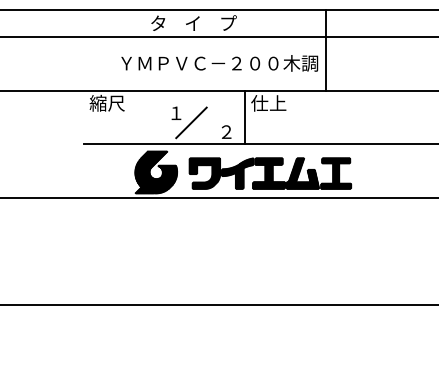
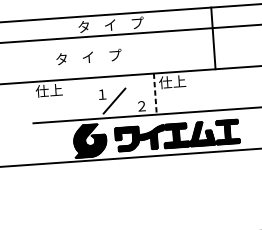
text: (218, 63) -> (131, 54), ＹＭＰＶＣ－２００木調 -> タ    イ    プ
text: (106, 102) -> (48, 90), 縮尺 -> 仕上
line: (245, 117) -> (155, 94), solid -> dashed

